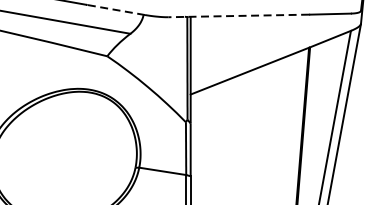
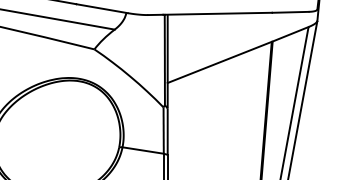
line: (116, 9) -> (102, 8), dashed -> solid
line: (239, 15) -> (210, 13), dashed -> solid

